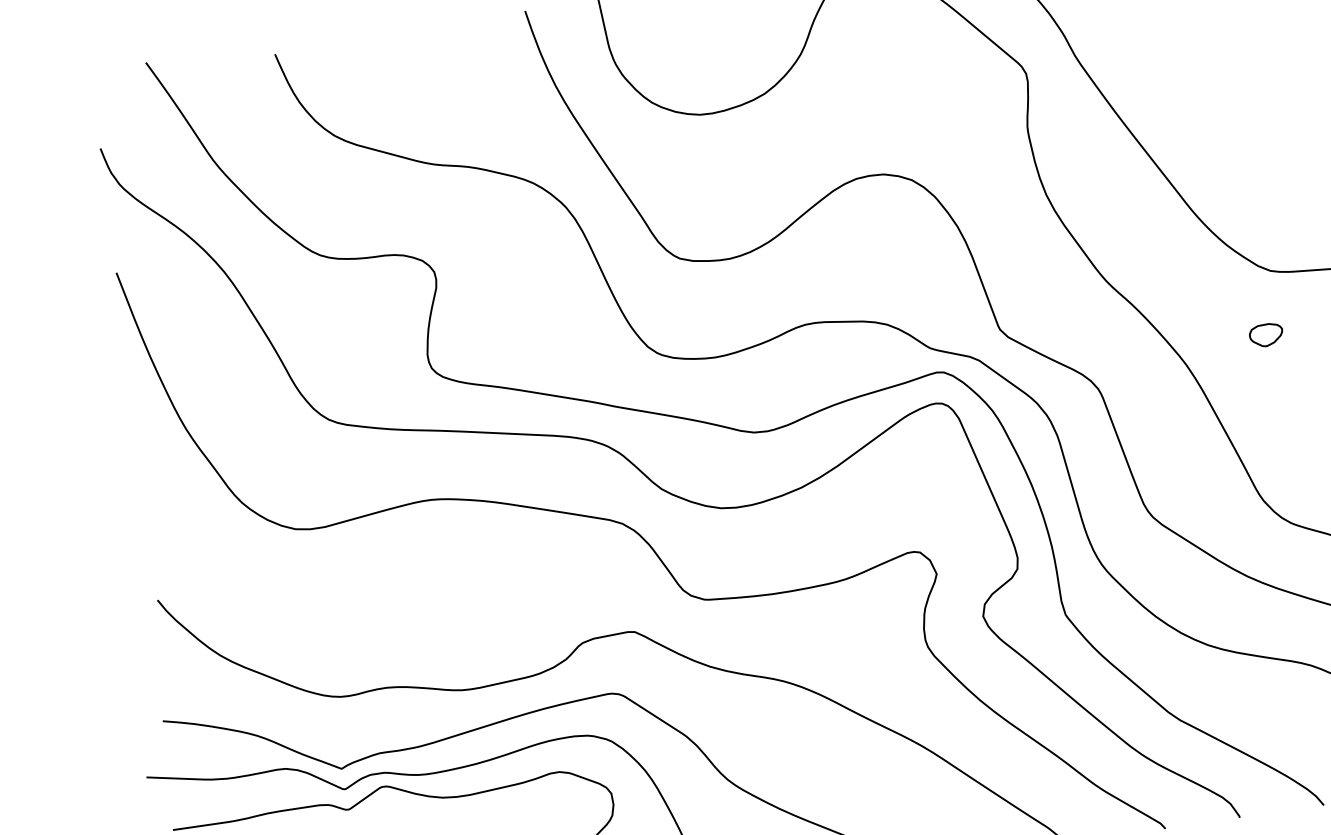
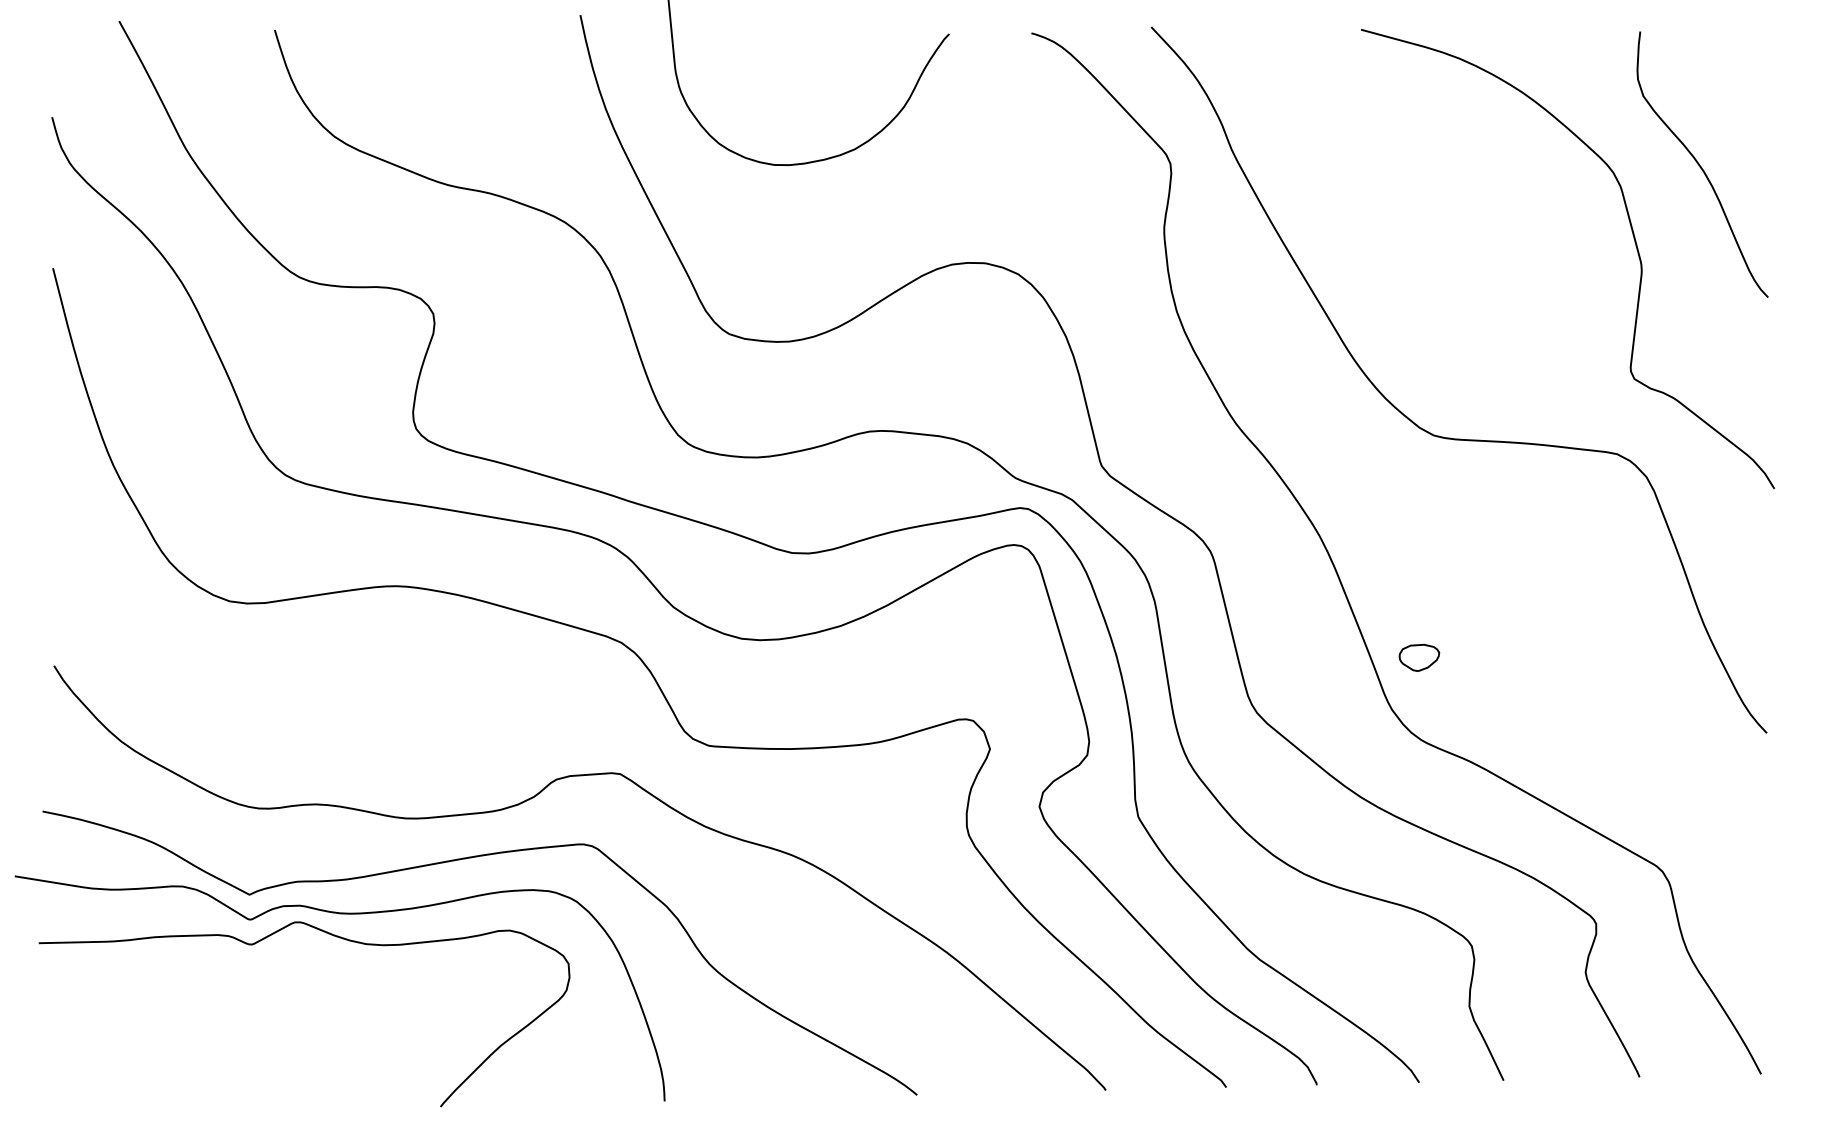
part: (1266, 334) -> (1419, 657), moved

